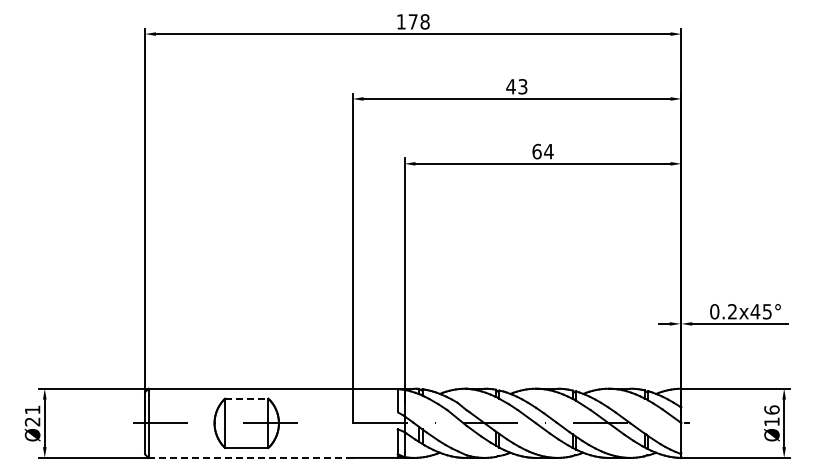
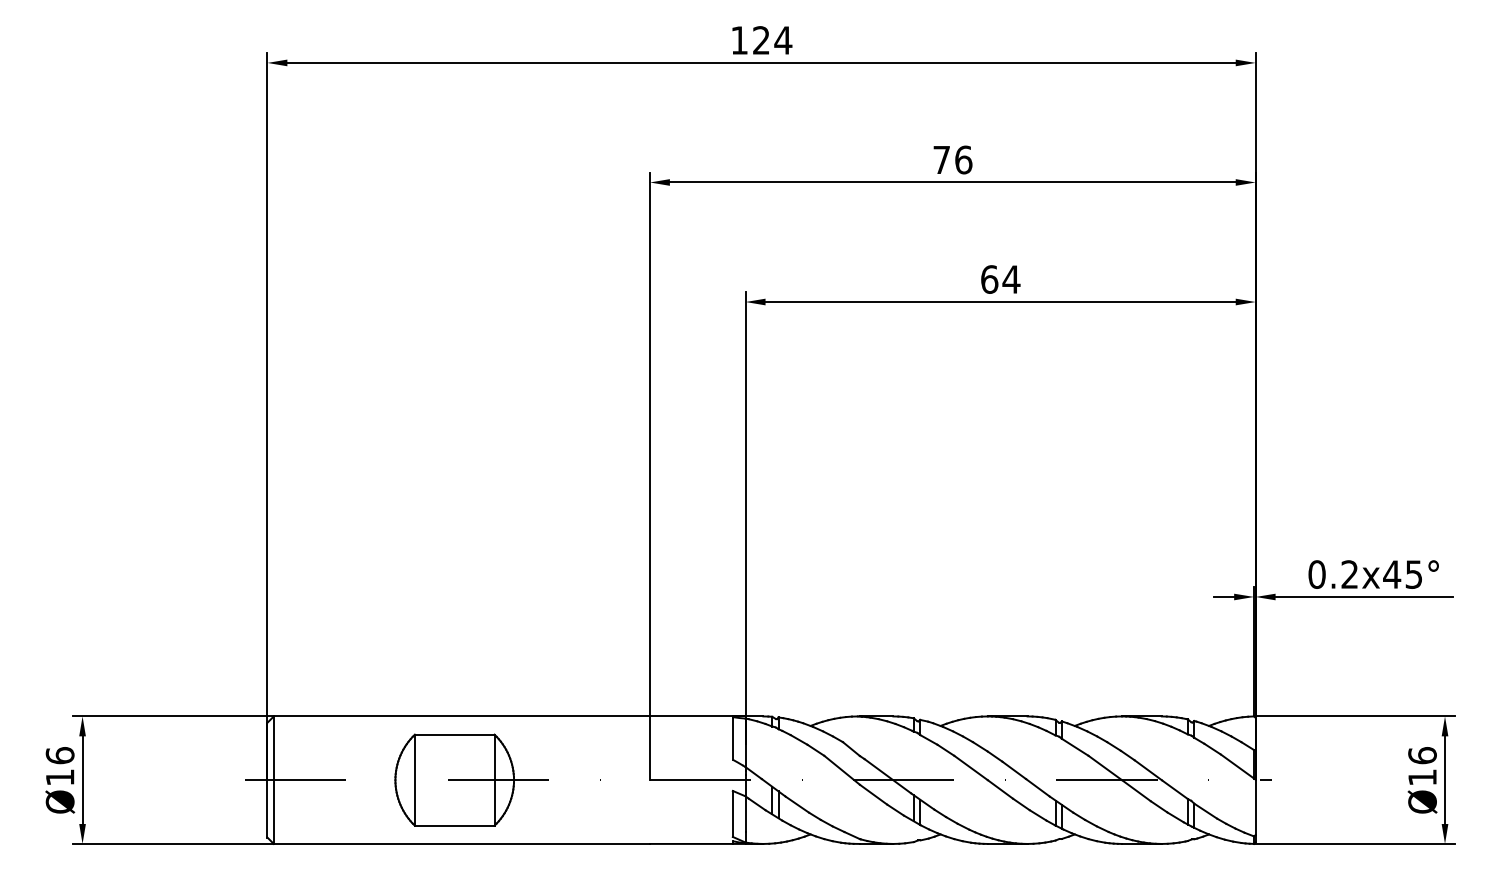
text: (418, 21) -> (771, 39), 178 -> 124
text: (516, 86) -> (951, 159), 43 -> 76
line: (246, 398) -> (454, 734), dashed -> solid
text: (32, 415) -> (59, 765), Ø21 -> Ø16
line: (250, 457) -> (461, 843), dashed -> solid

